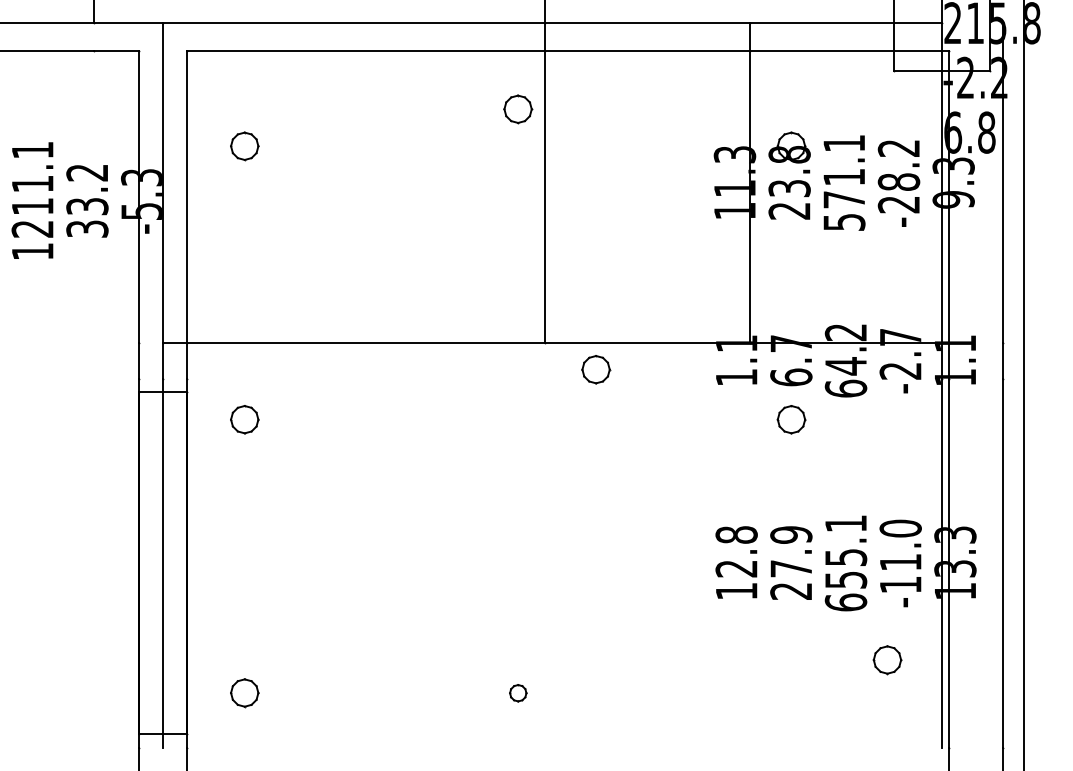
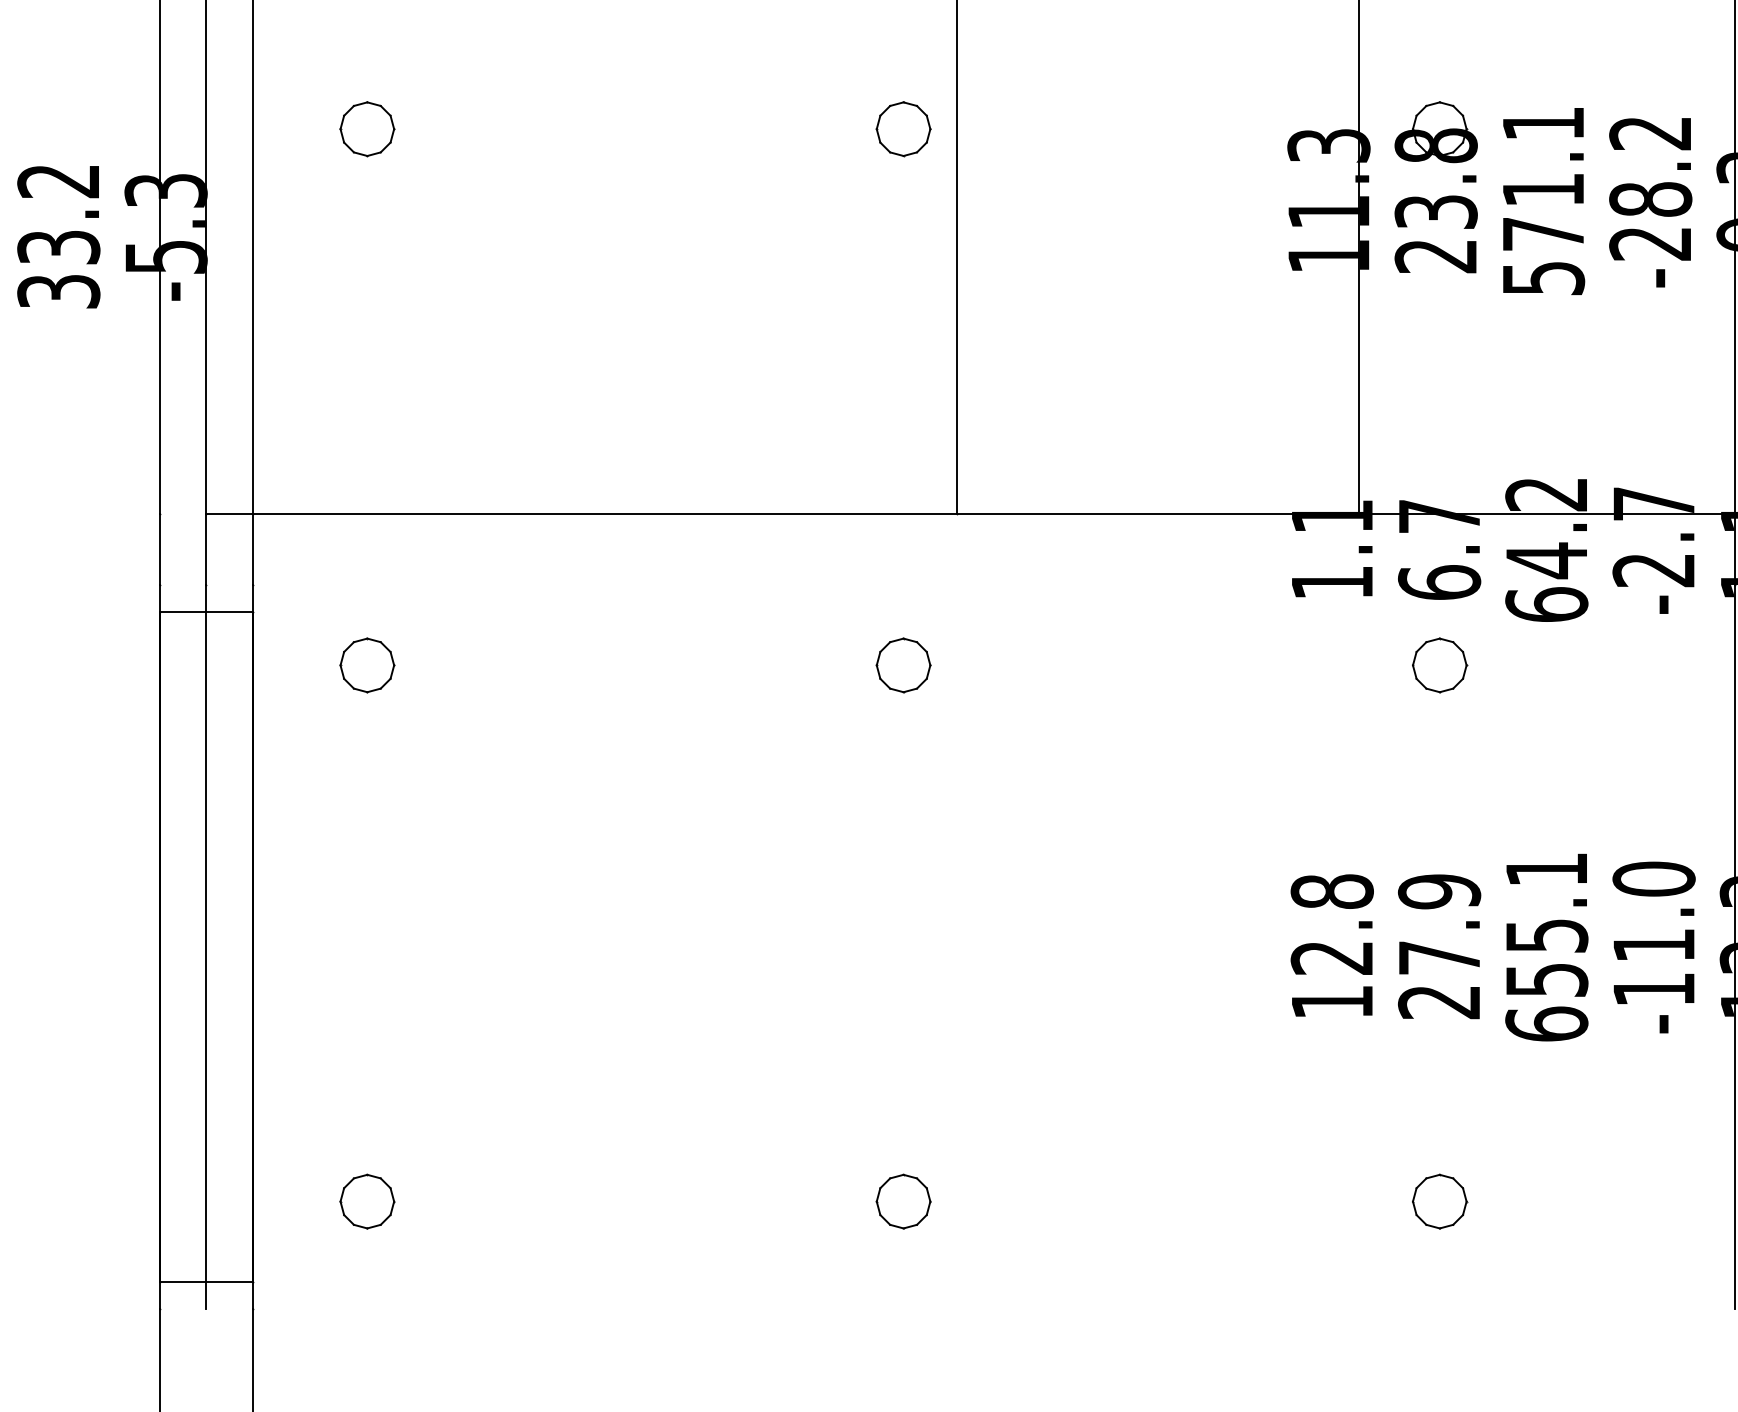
part: (518, 109) -> (904, 129), moved
part: (596, 369) -> (904, 665), moved
part: (887, 660) -> (1439, 1202), moved
part: (518, 693) -> (904, 1202), size x1.67

